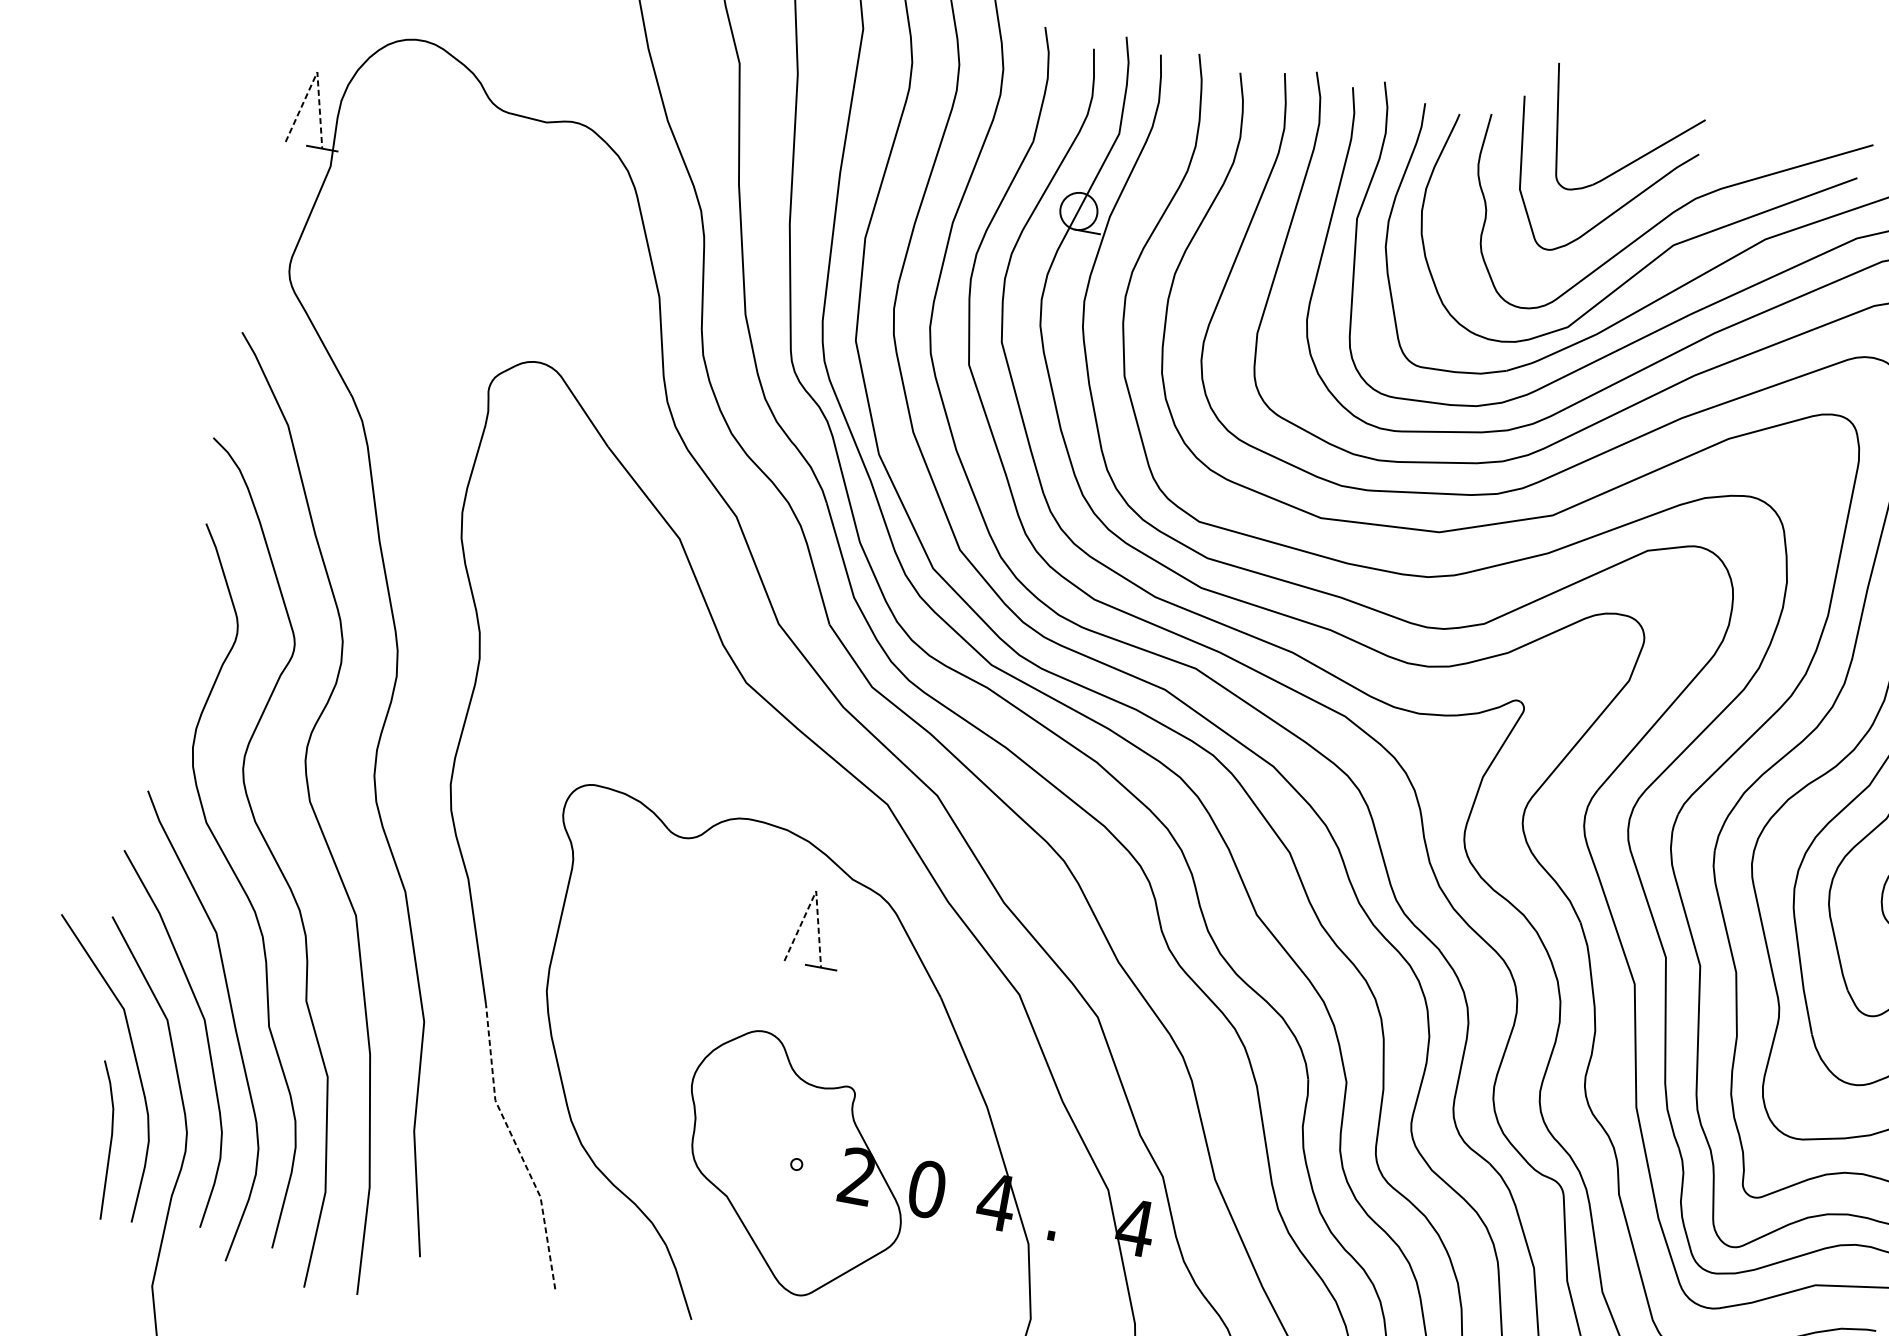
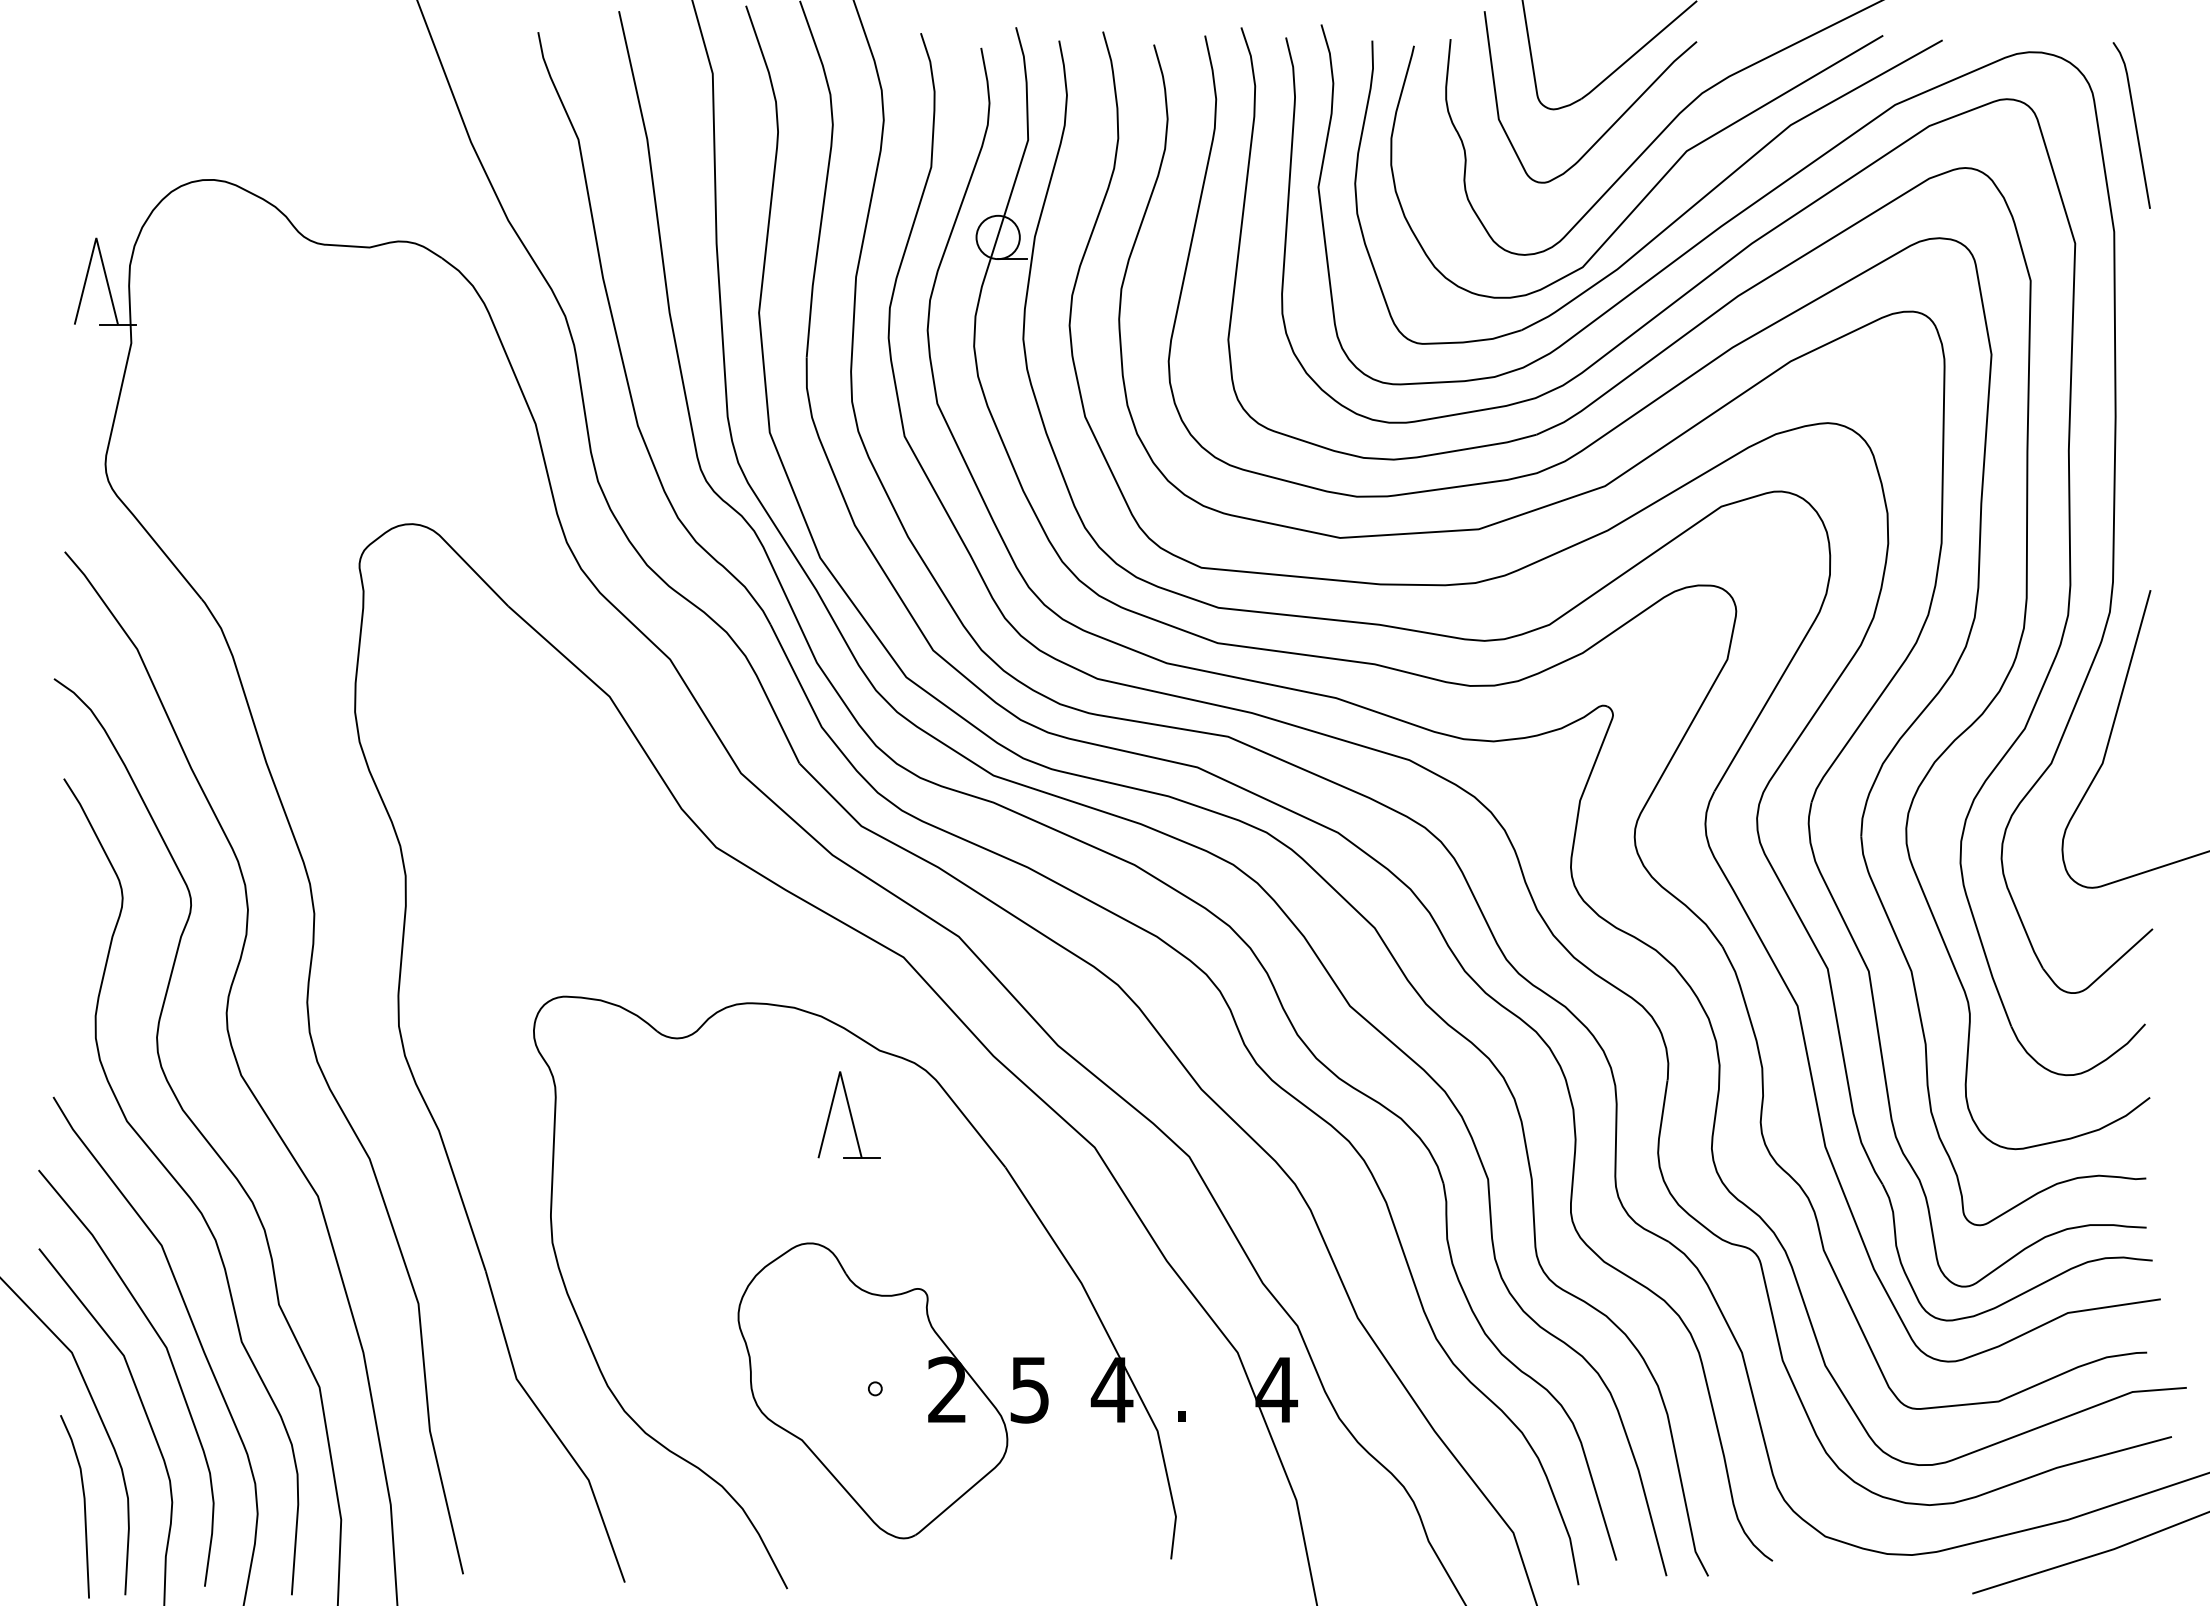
line: (317, 72) -> (96, 238), dashed -> solid
line: (816, 891) -> (840, 1071), dashed -> solid
line: (517, 1146) -> (551, 1427), dashed -> solid
text: (927, 1189) -> (1030, 1389), 0 -> 5

